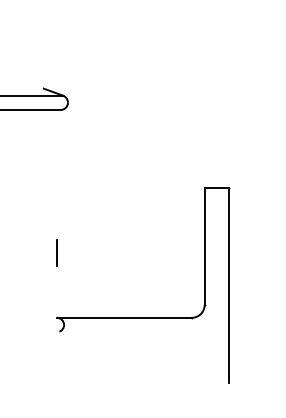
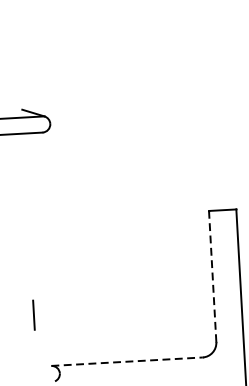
line: (204, 245) -> (212, 275), solid -> dashed
line: (56, 252) -> (33, 314), moved
line: (124, 317) -> (127, 361), solid -> dashed

